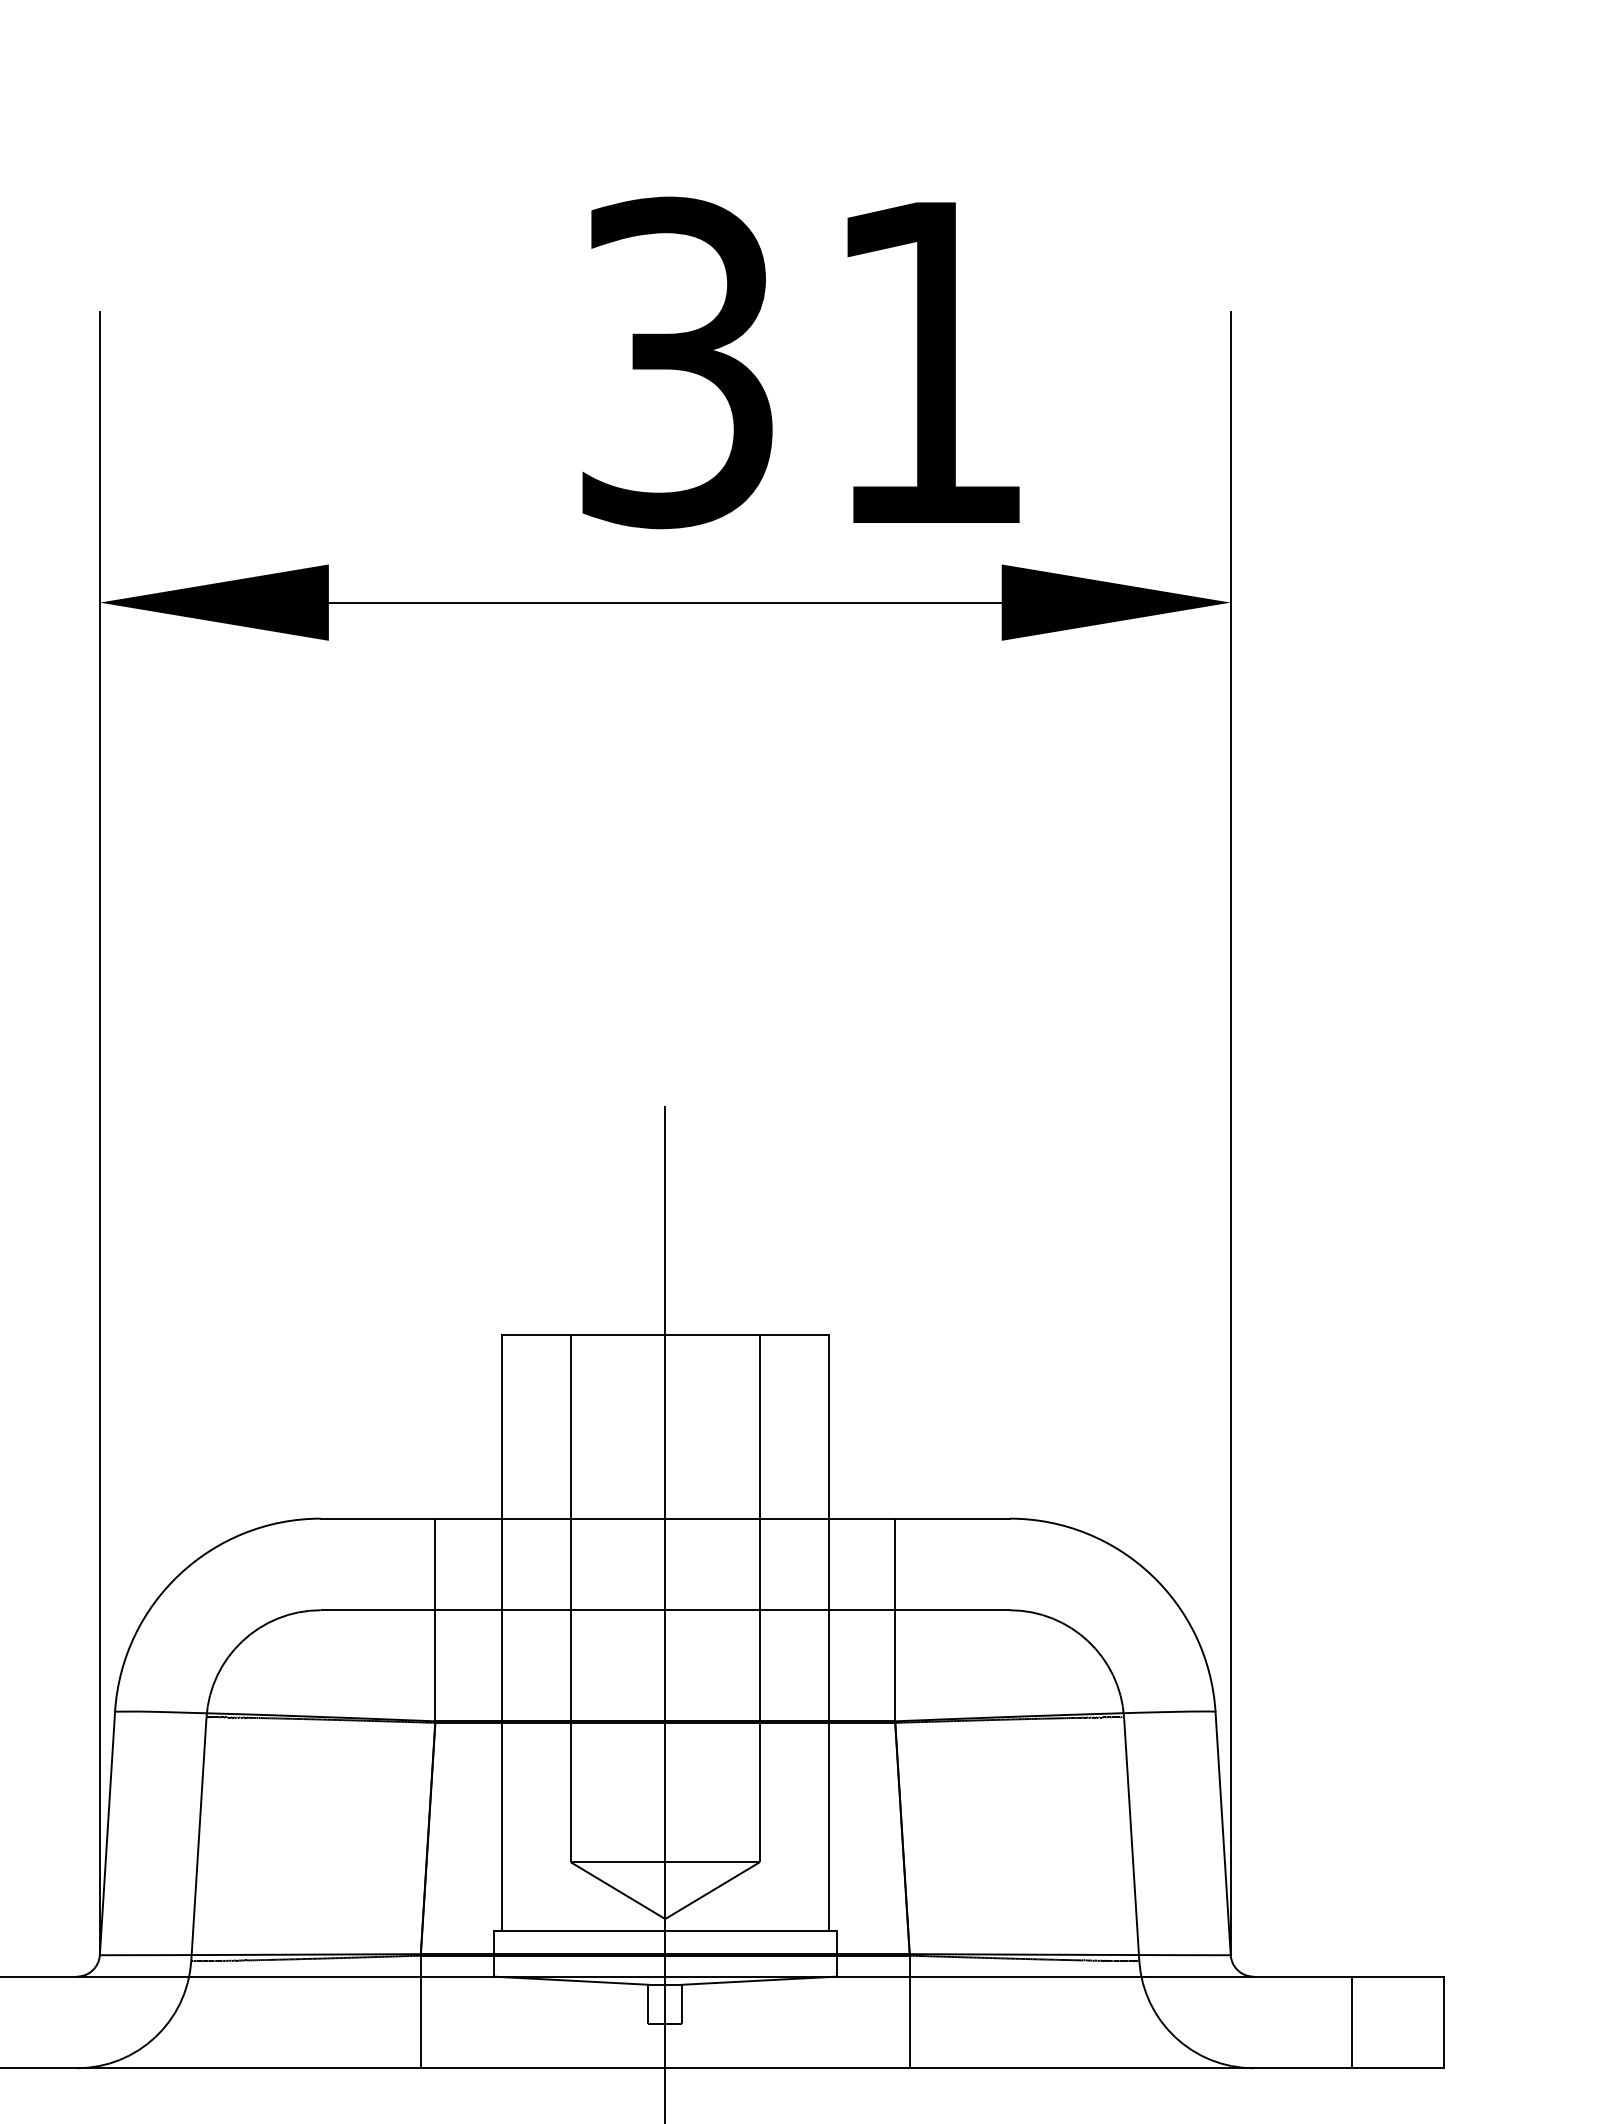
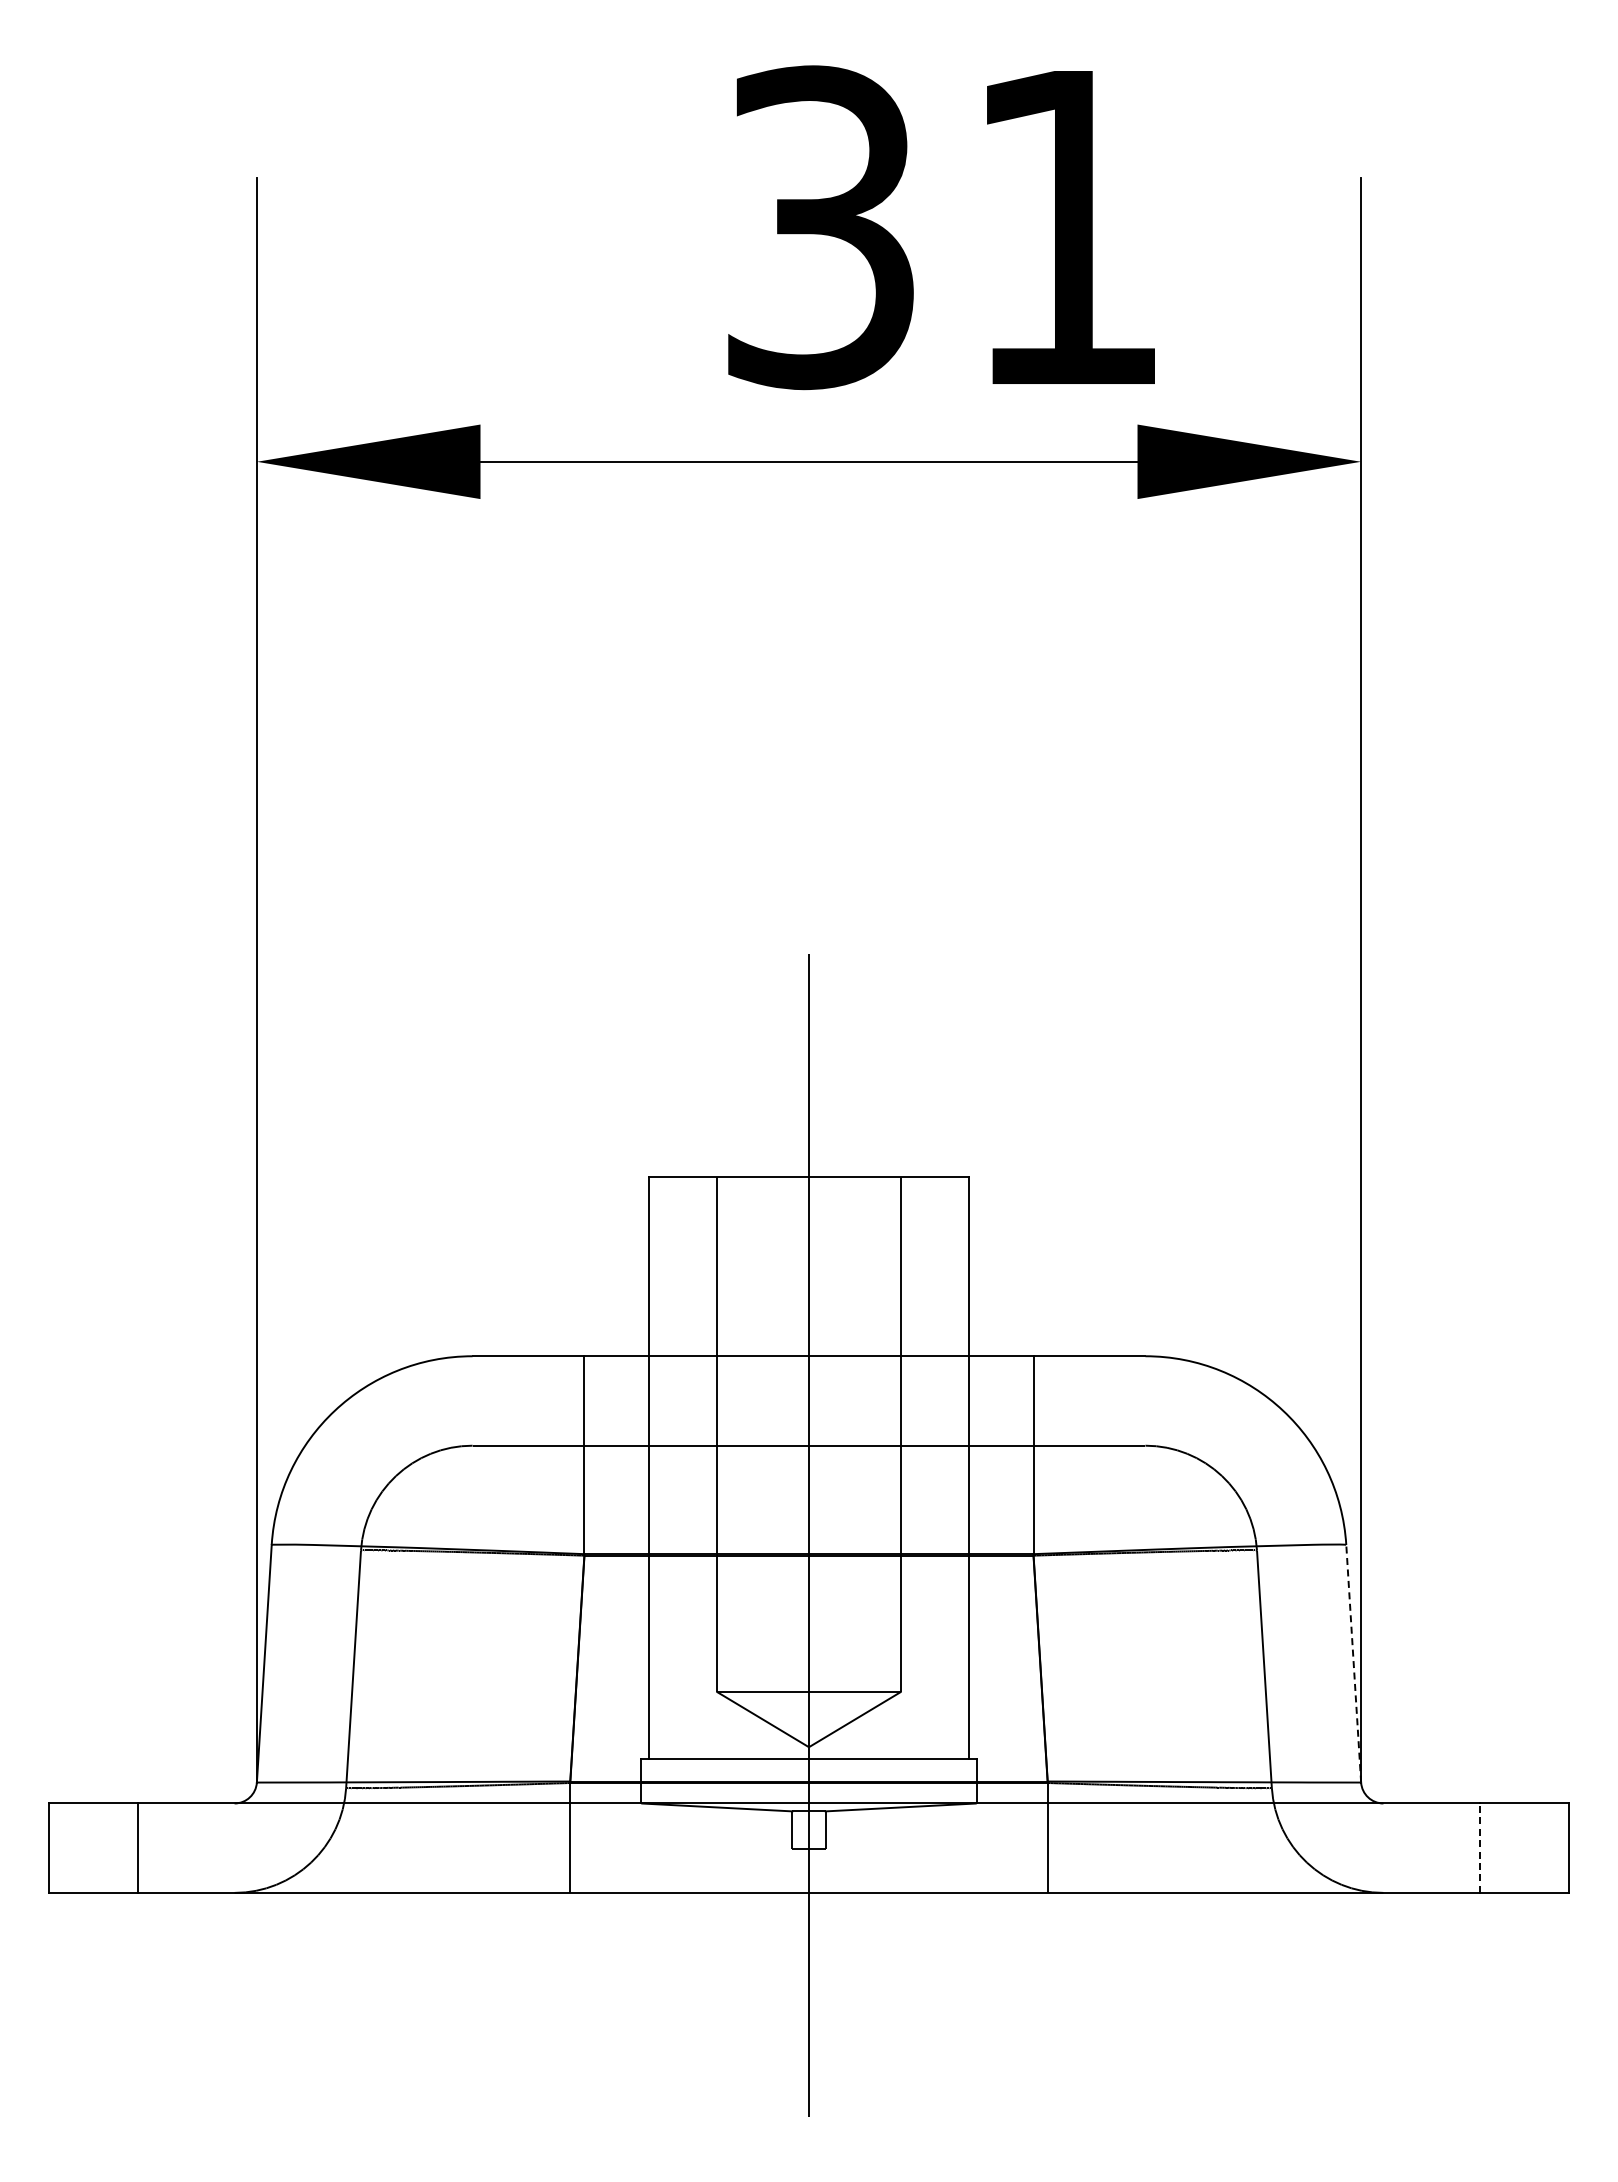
line: (1222, 1833) -> (1353, 1663), solid -> dashed
line: (1351, 2022) -> (1479, 1848), solid -> dashed

